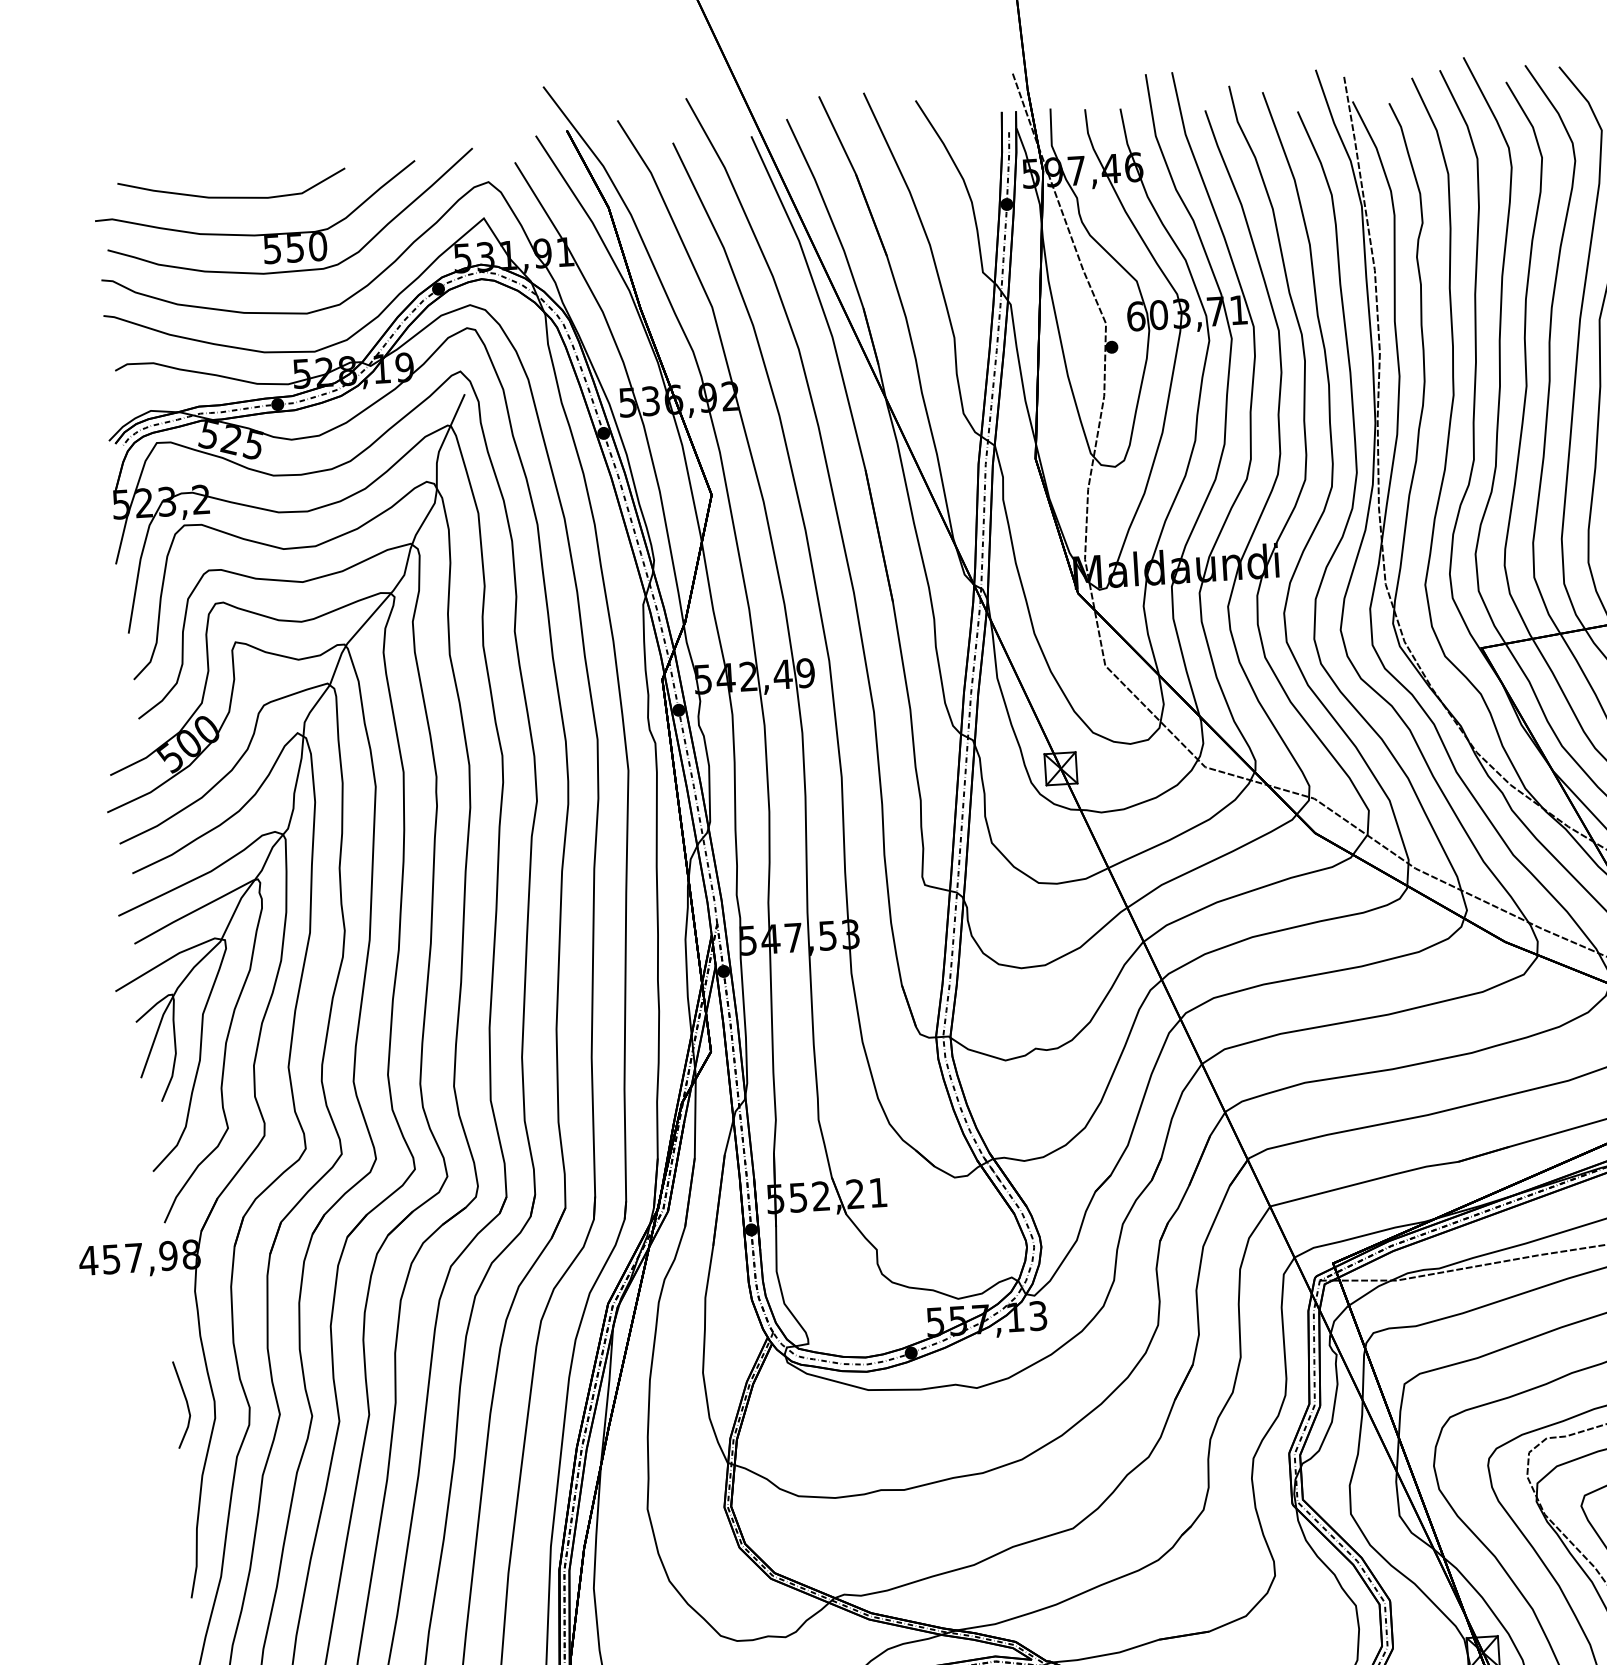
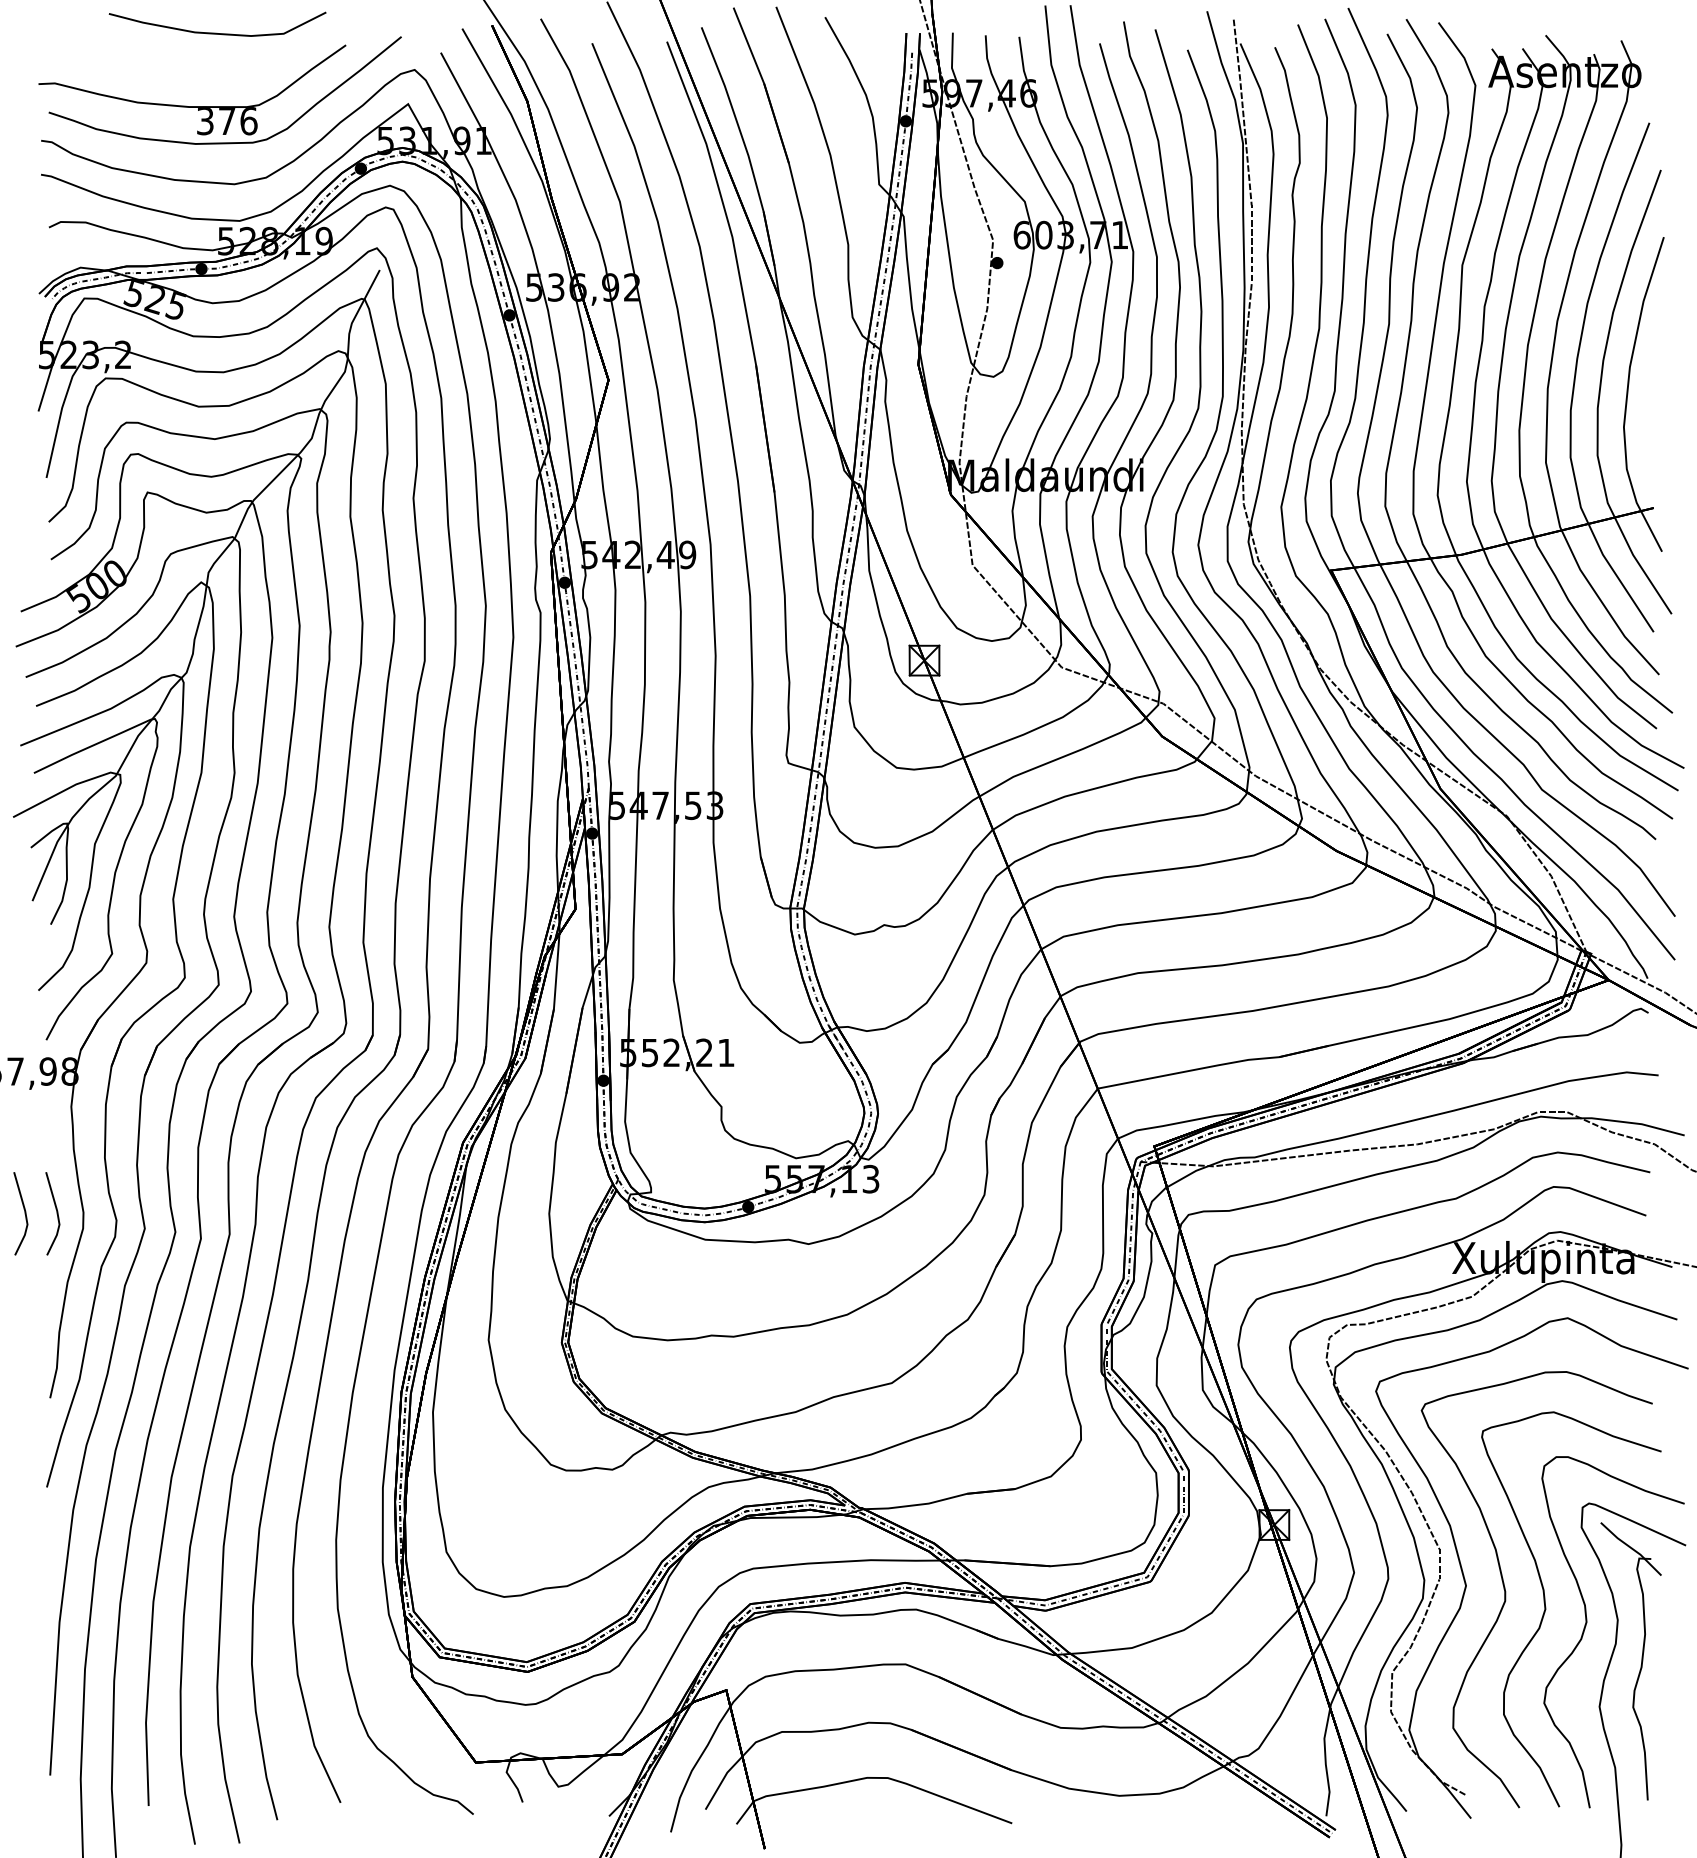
curve: (231, 196) -> (216, 32), moved
text: (295, 248) -> (227, 121), 550 -> 376
line: (152, 1406) -> (24, 1213), added

